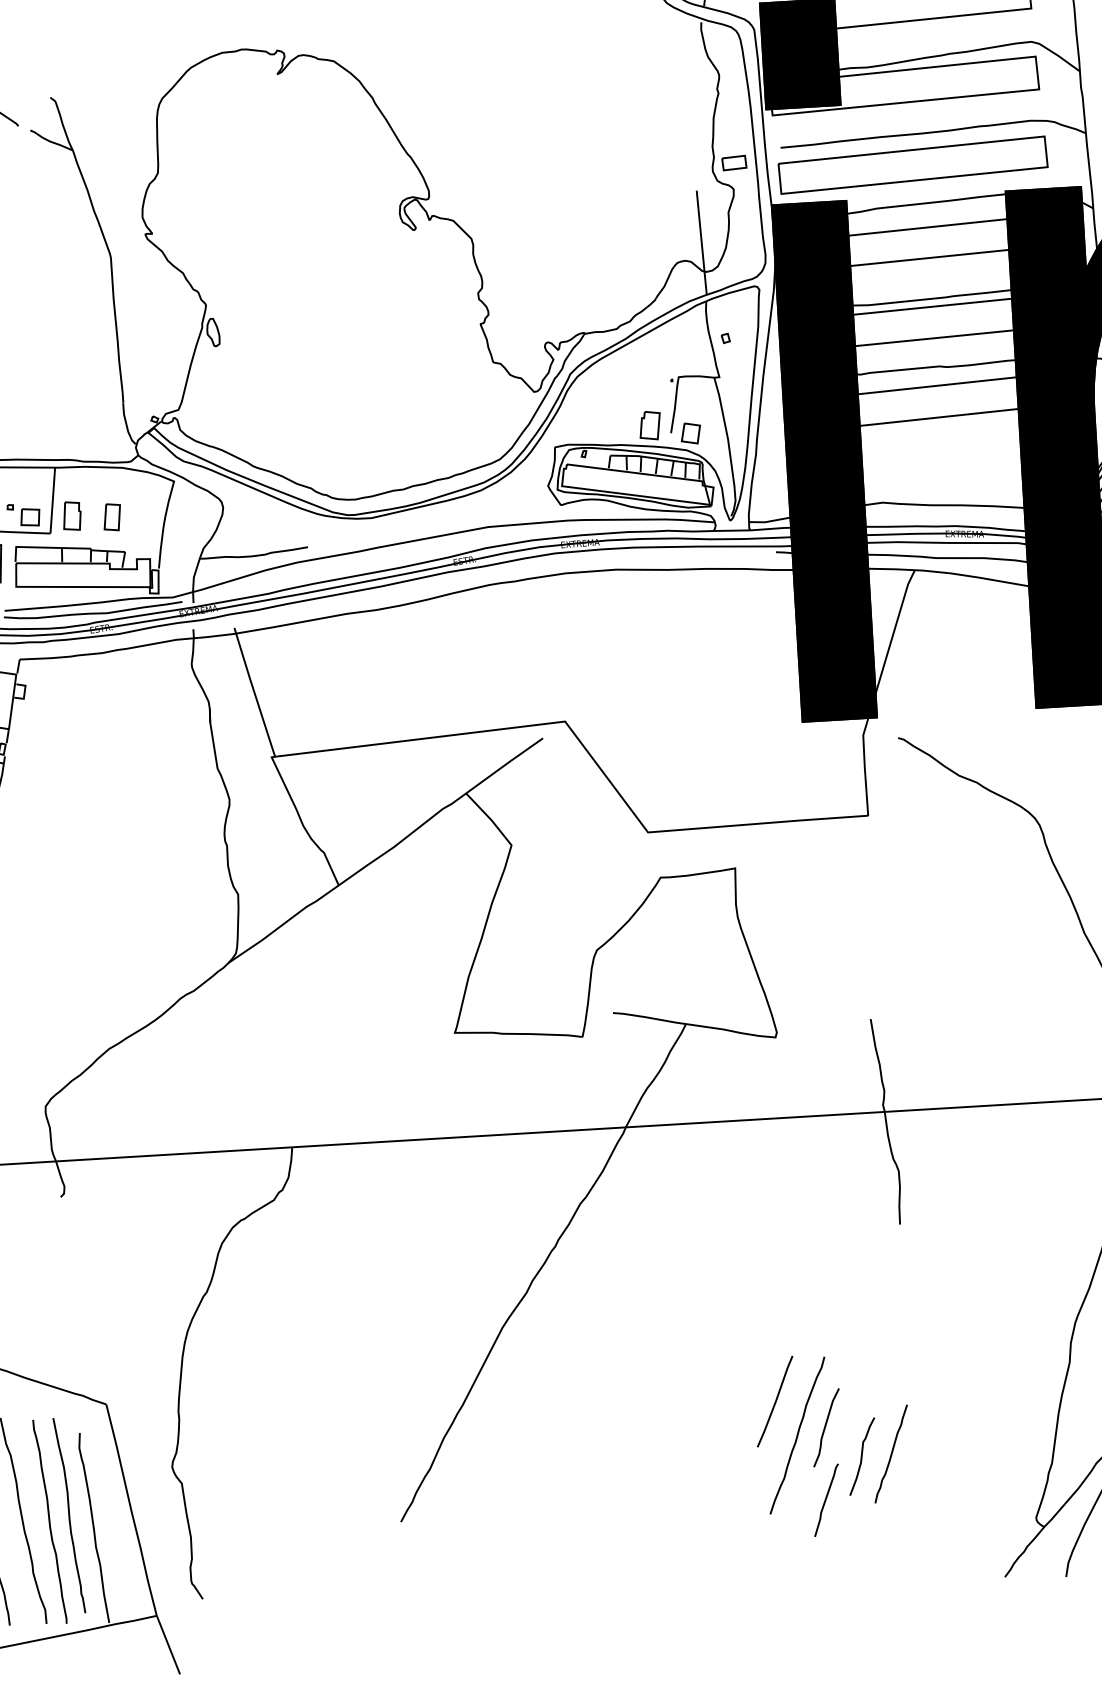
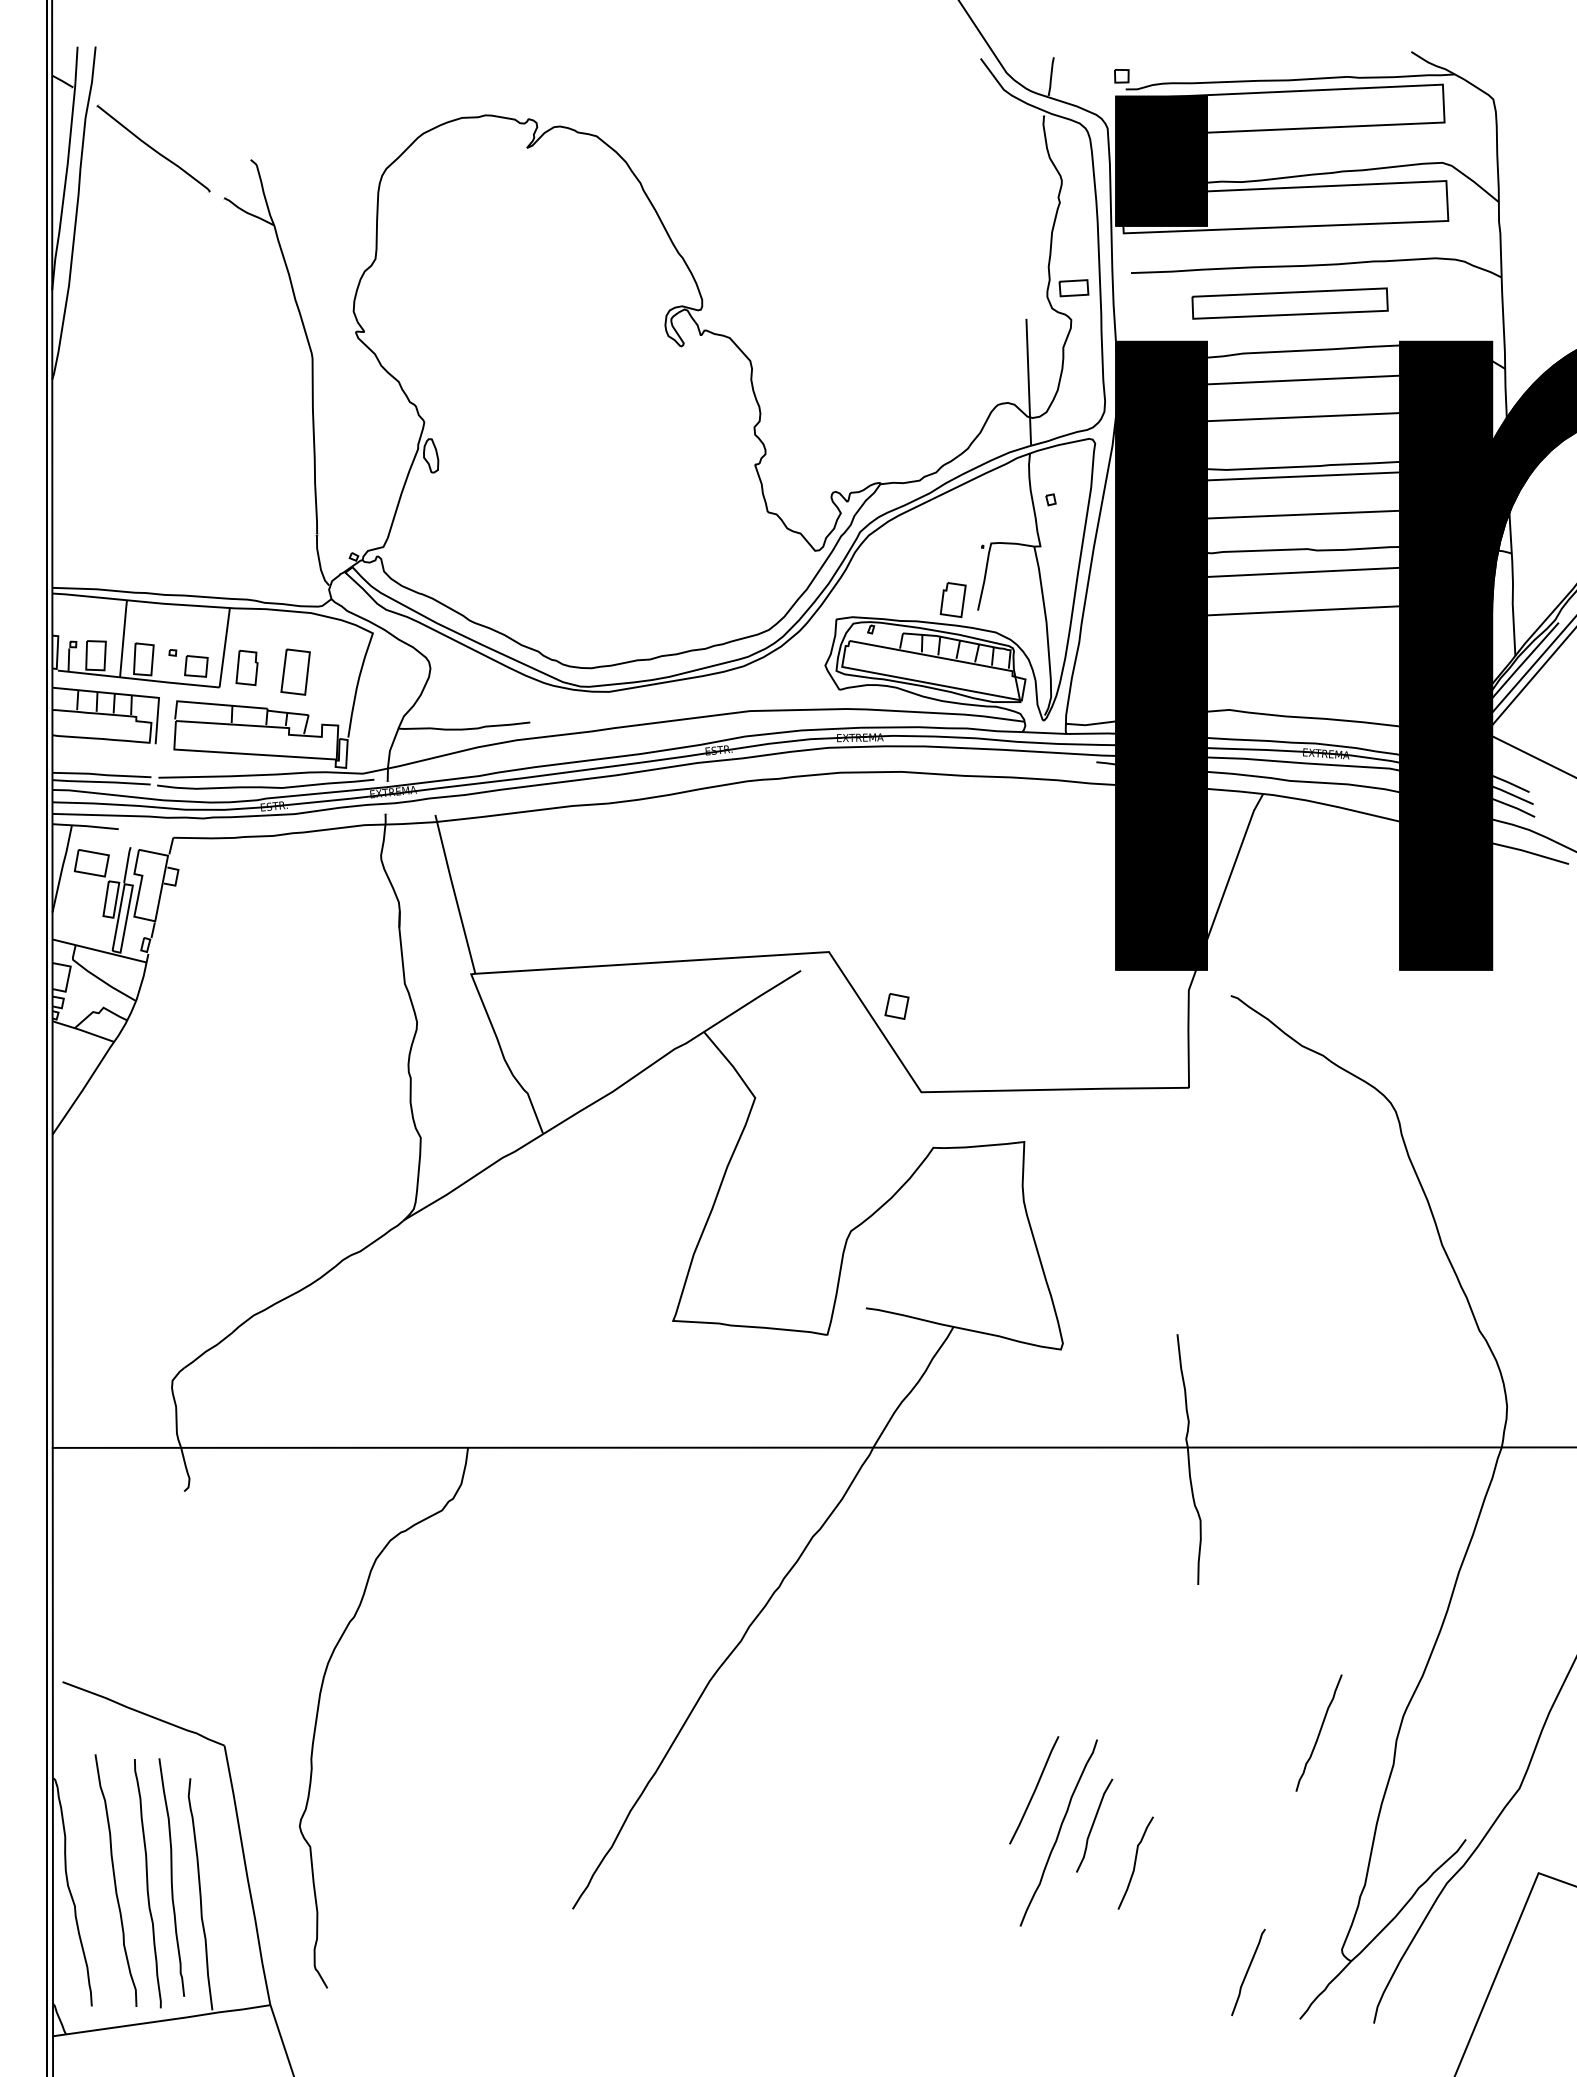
part: (912, 165) -> (1289, 303), size x0.6
part: (690, 433) -> (896, 1006), moved
part: (112, 517) -> (295, 672), size x1.4
curve: (890, 1453) -> (1318, 1732), moved
curve: (826, 1499) -> (1248, 1971), moved

